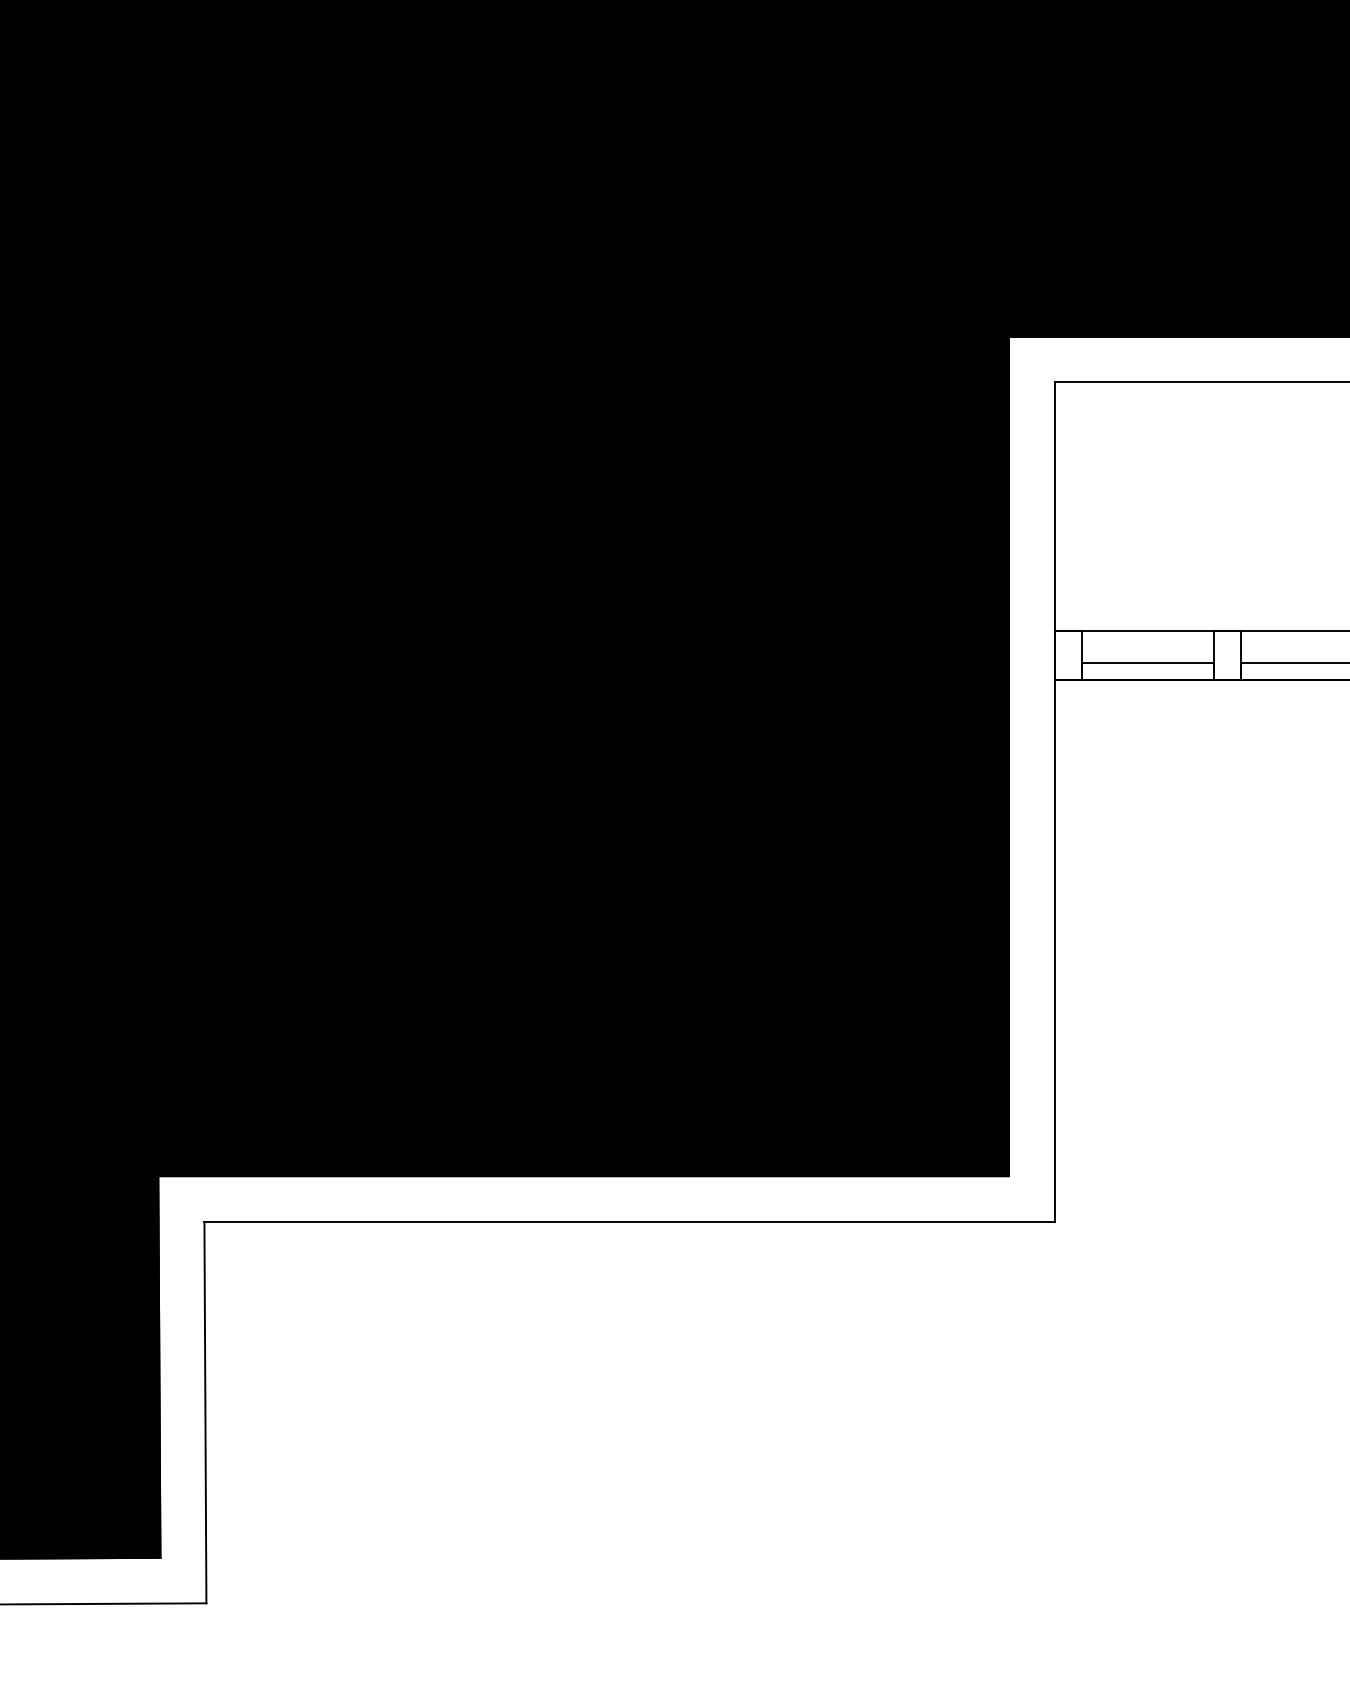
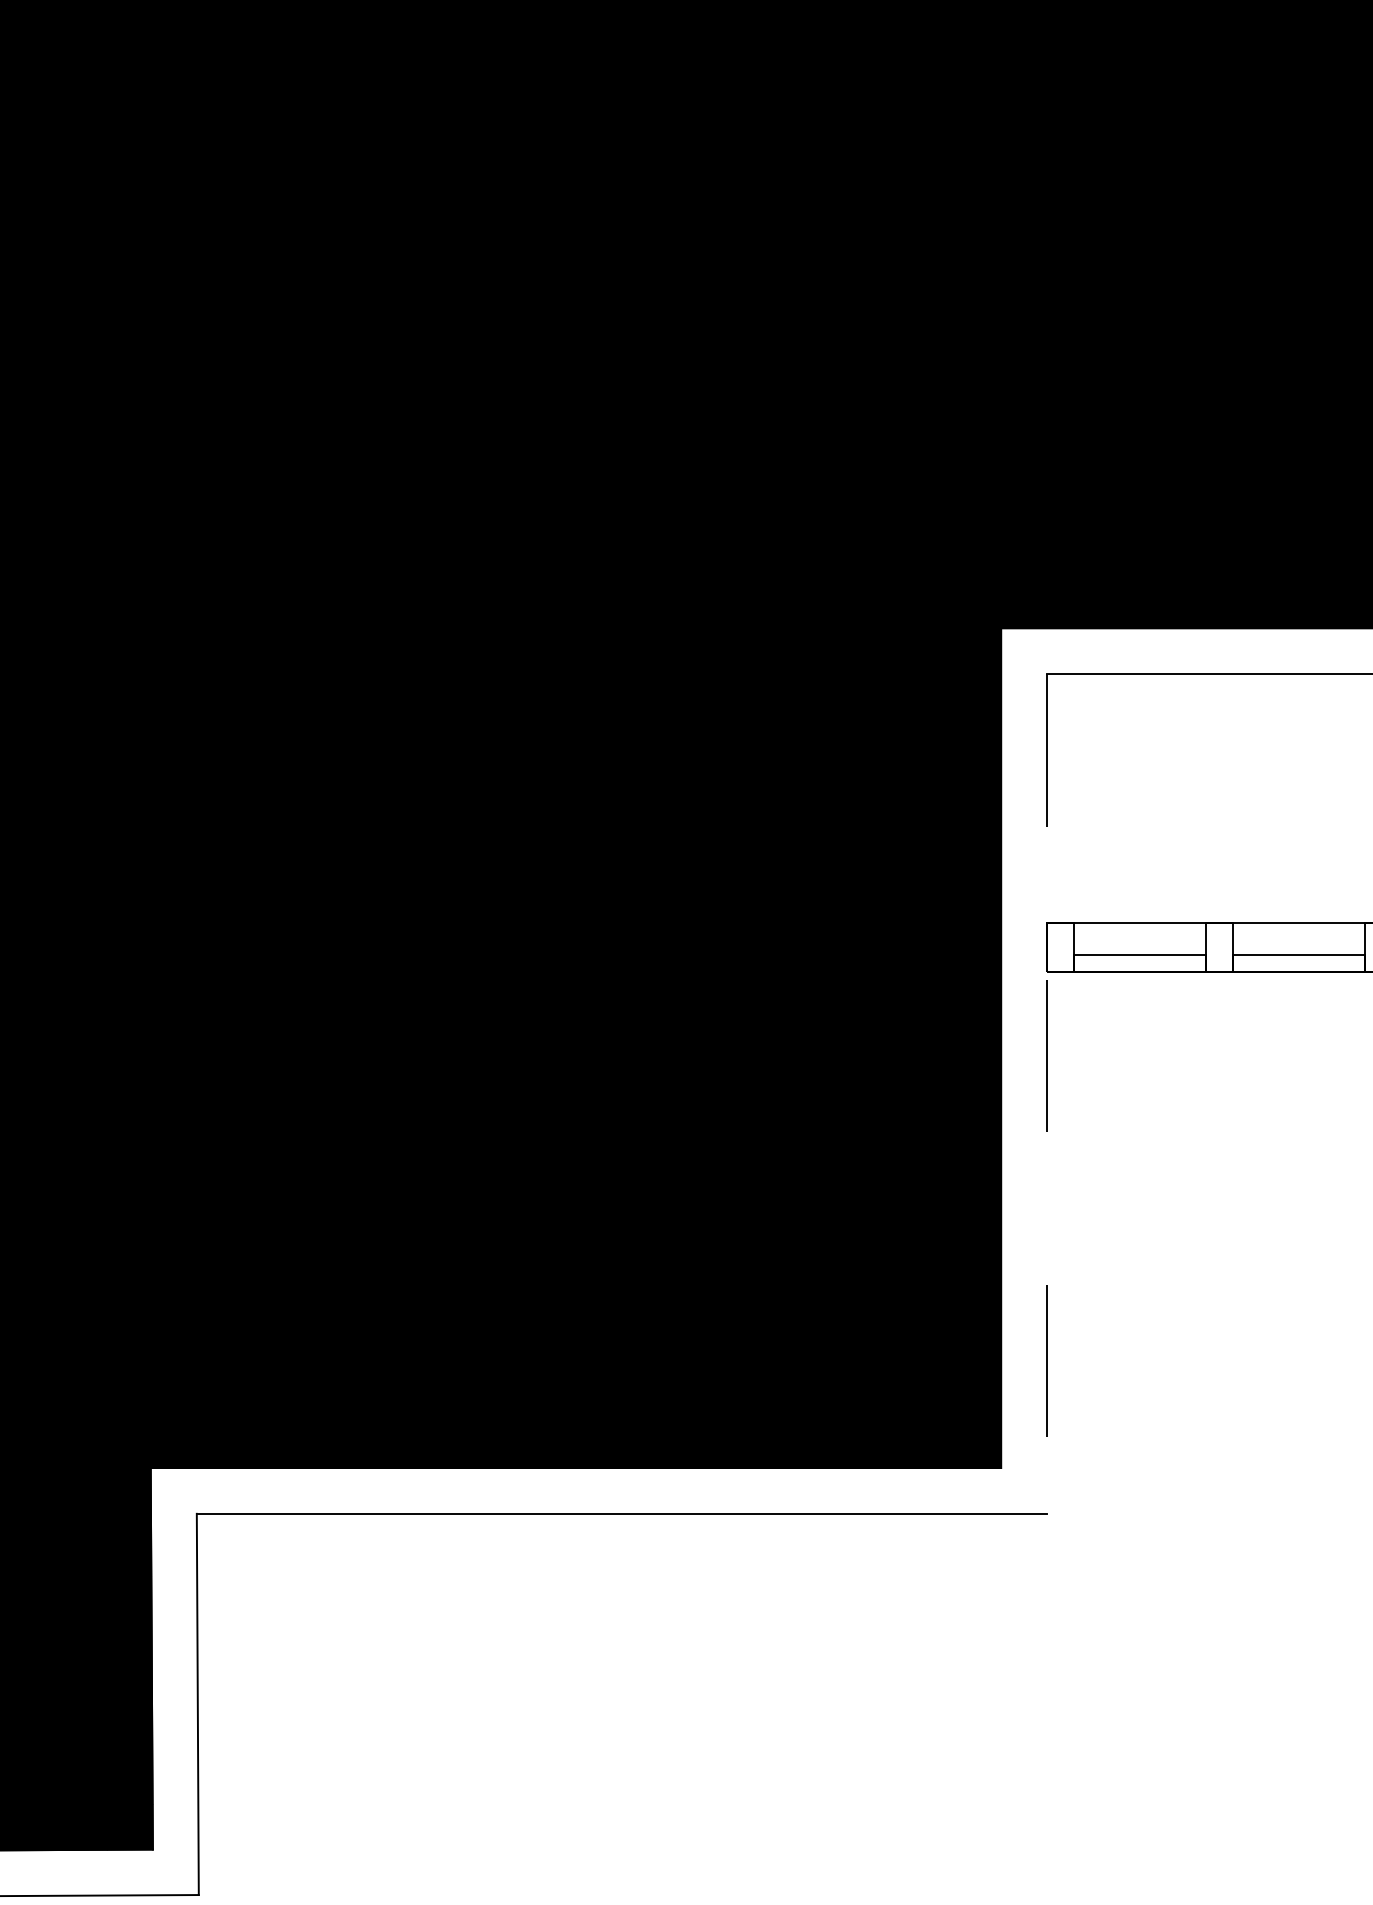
line: (1055, 802) -> (1047, 1094), solid -> dashed

